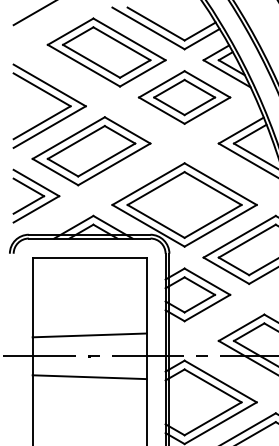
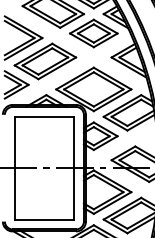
line: (89, 335) -> (44, 157), removed
line: (89, 378) -> (44, 179), removed

